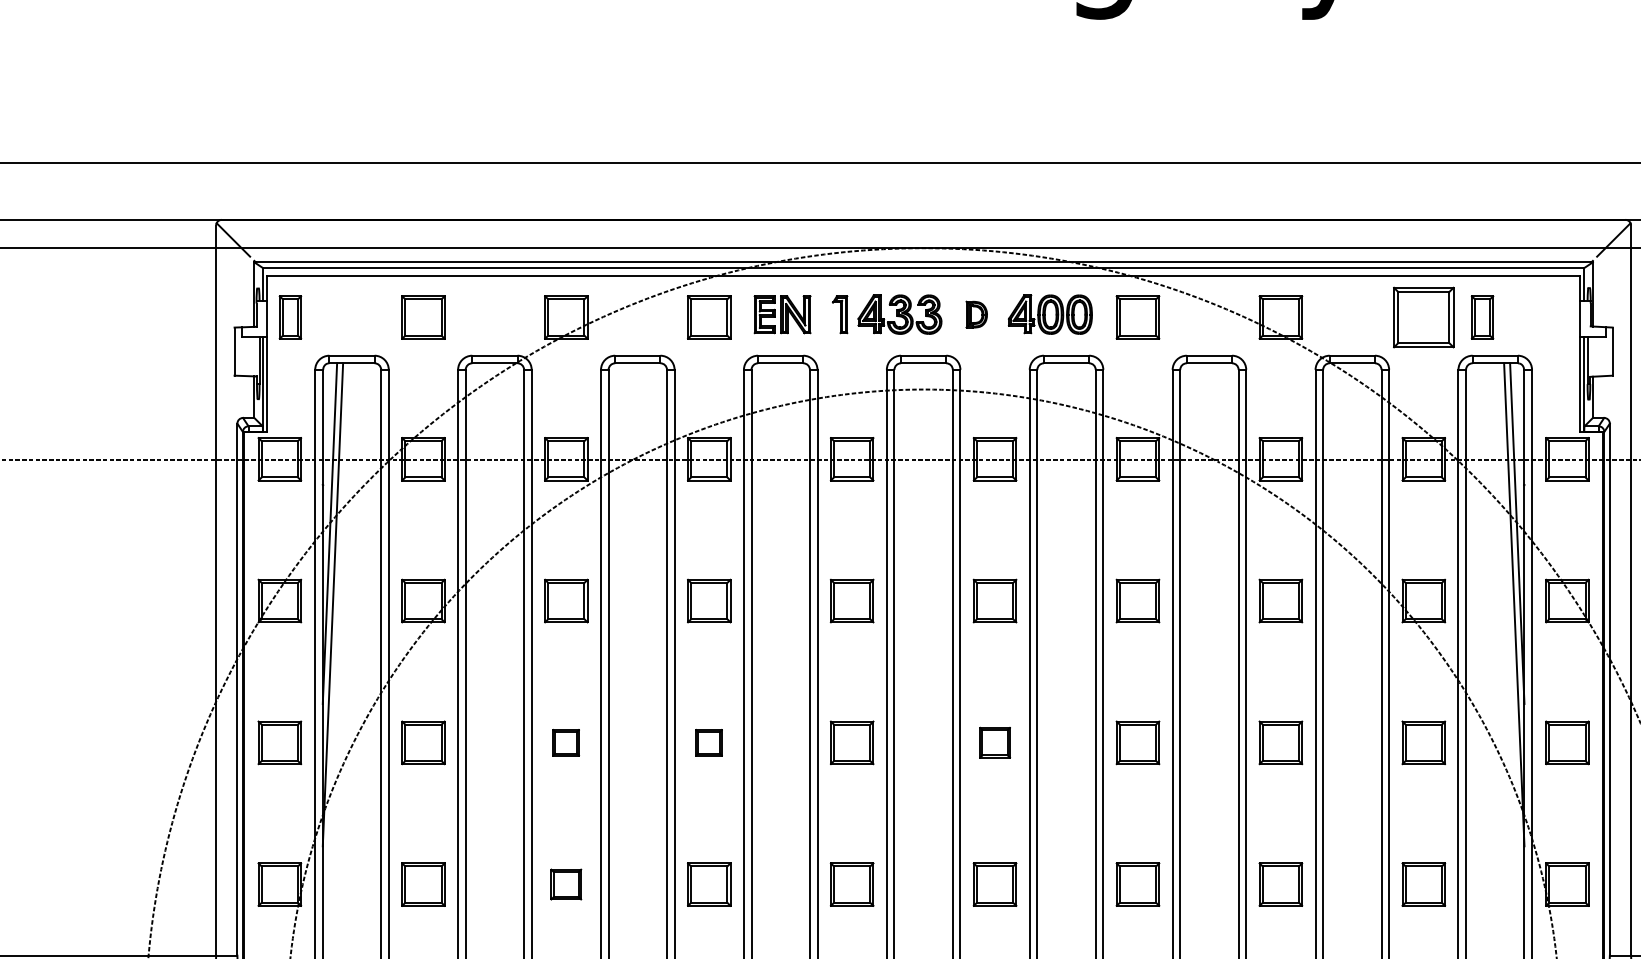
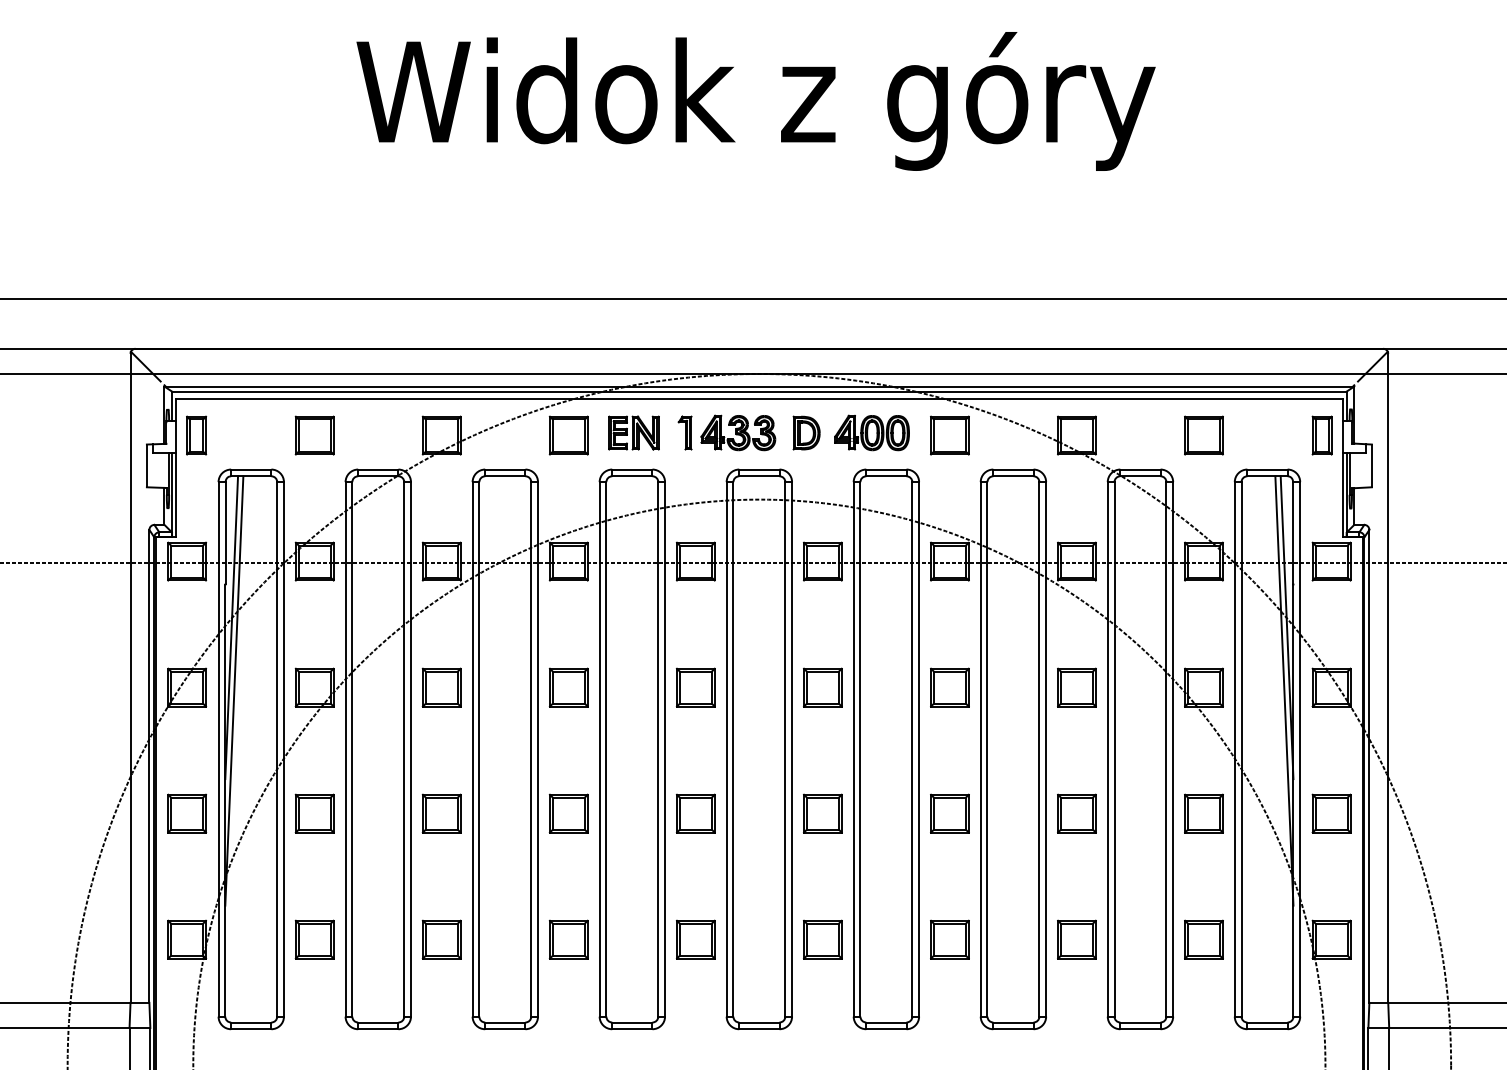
part: (976, 314) -> (806, 432), size x1.43
part: (1423, 317) -> (1203, 435), size x0.71
part: (1481, 317) -> (1321, 435), moved
part: (566, 742) -> (441, 813), size x1.67
part: (708, 742) -> (568, 813), size x1.67
part: (994, 742) -> (822, 813), size x1.43
part: (566, 884) -> (441, 939), size x1.43

